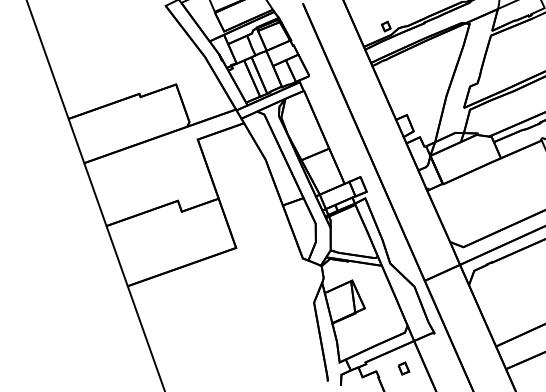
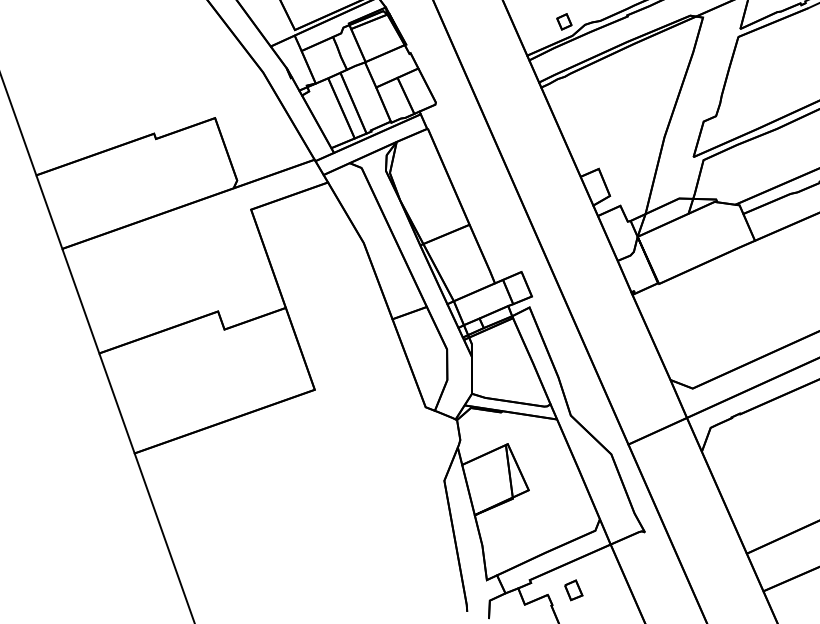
part: (404, 368) -> (574, 590), moved

